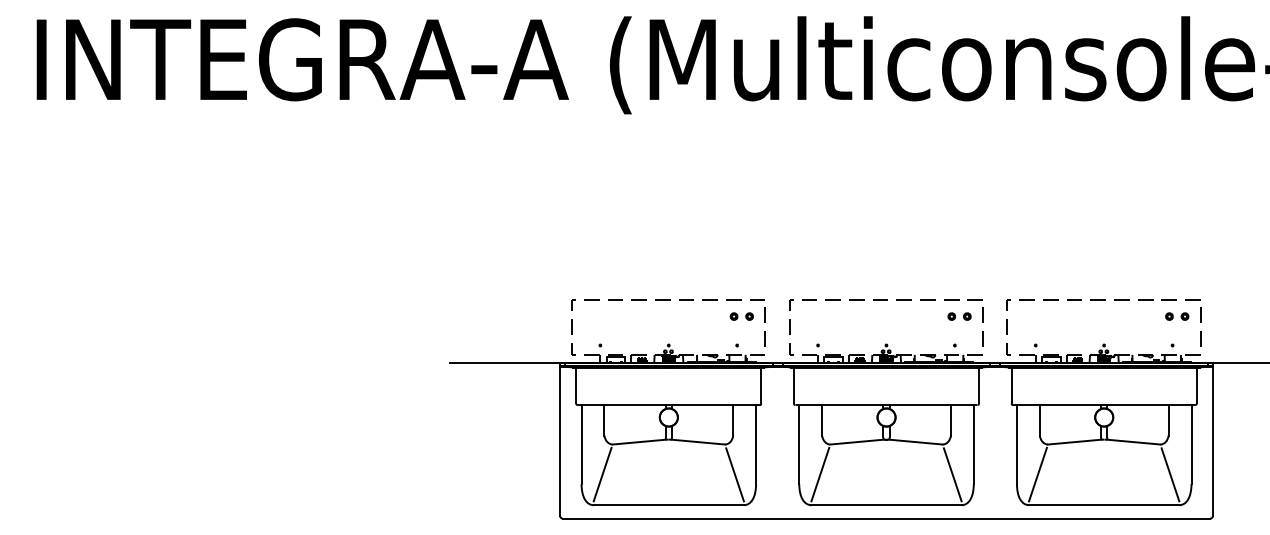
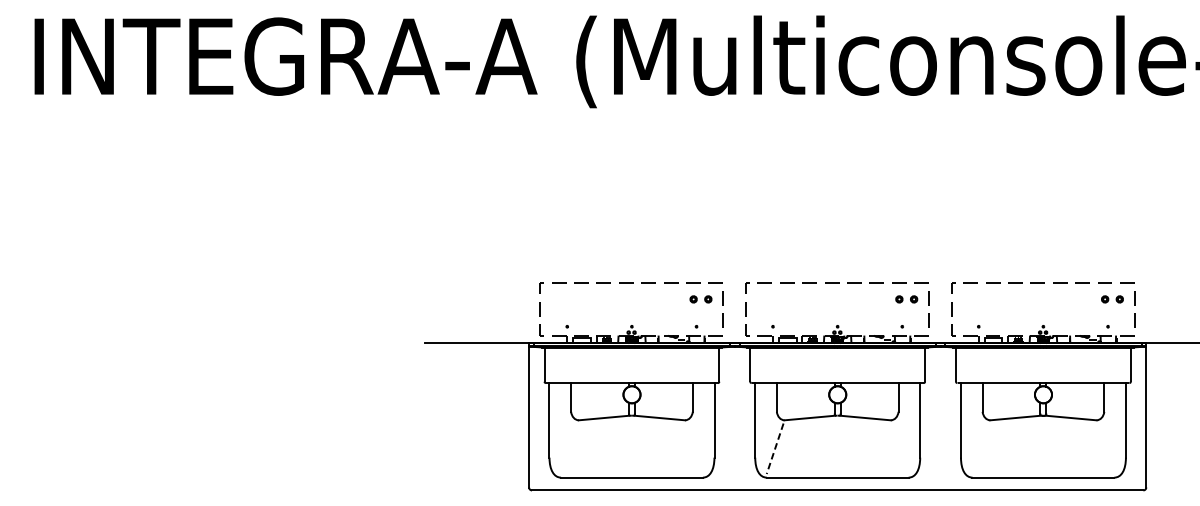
line: (602, 474) -> (569, 448), removed
line: (734, 474) -> (694, 448), removed
line: (952, 474) -> (900, 448), removed
line: (1037, 474) -> (980, 448), removed
line: (1170, 474) -> (1106, 448), removed
line: (820, 475) -> (775, 449), solid -> dashed

